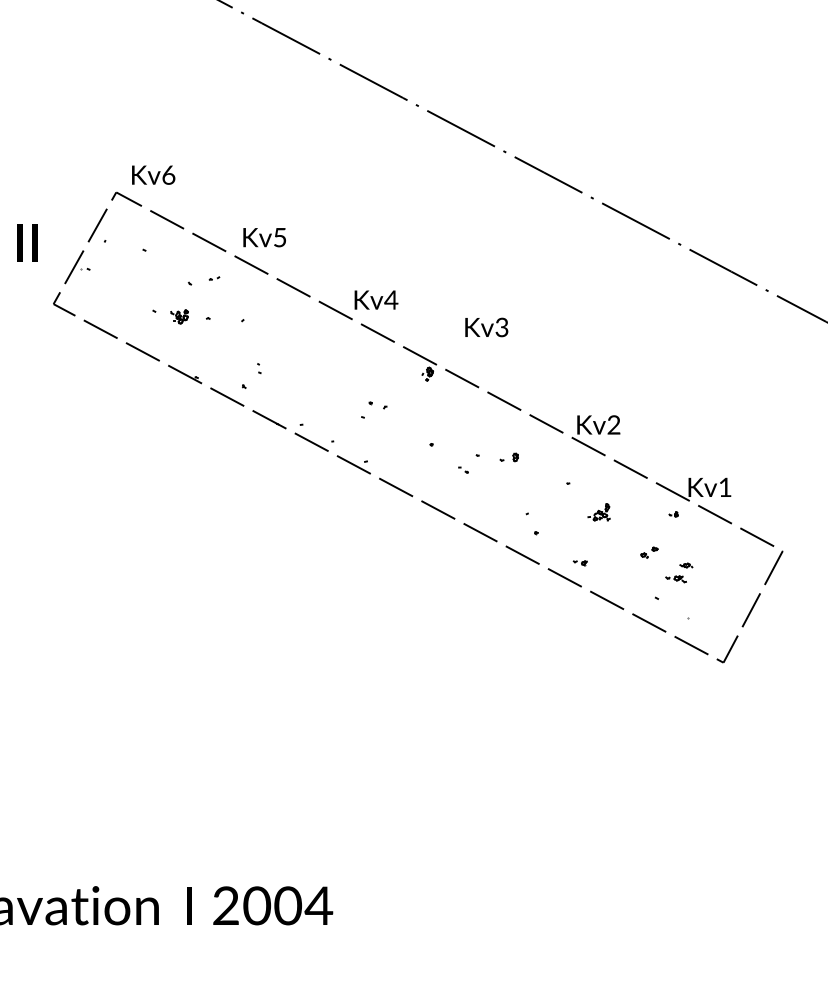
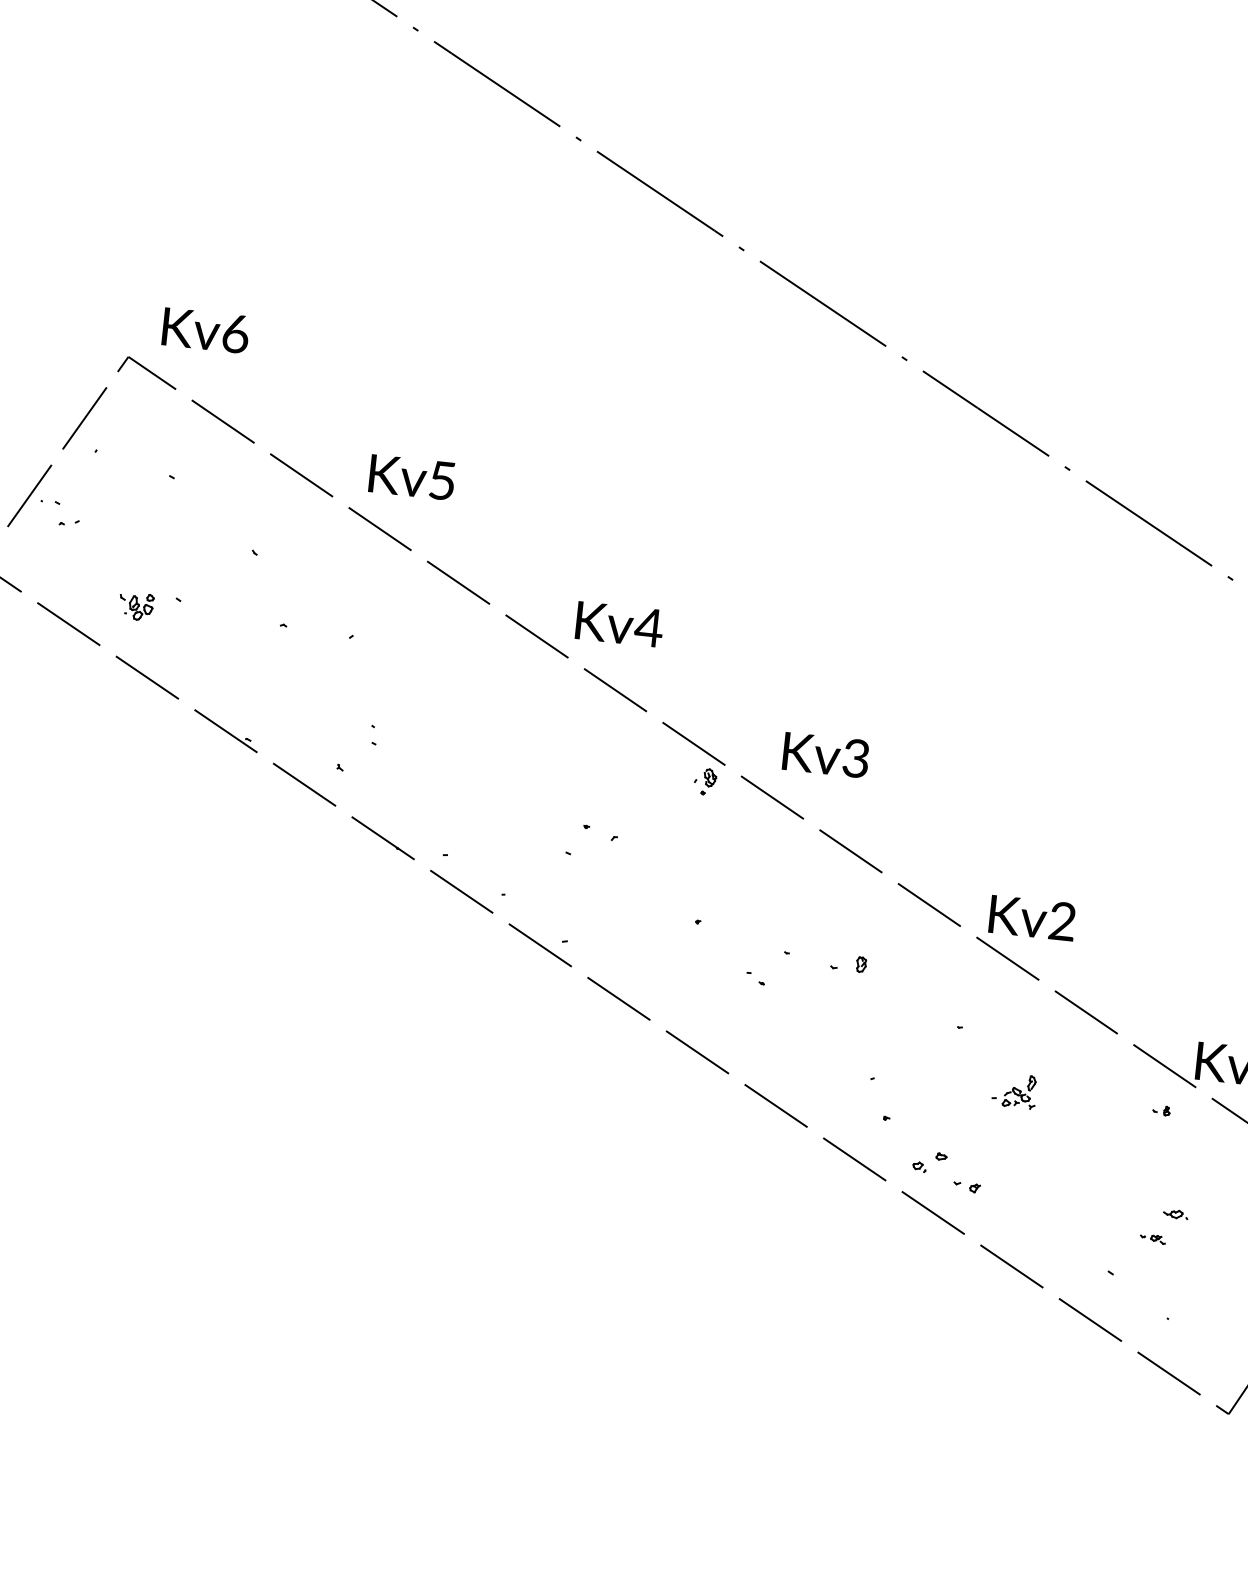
part: (214, 278) -> (69, 522), moved
part: (179, 316) -> (136, 605), moved
text: (486, 327) -> (825, 755), moved
part: (649, 552) -> (929, 1162), moved
part: (676, 578) -> (1153, 1237), size x0.62

